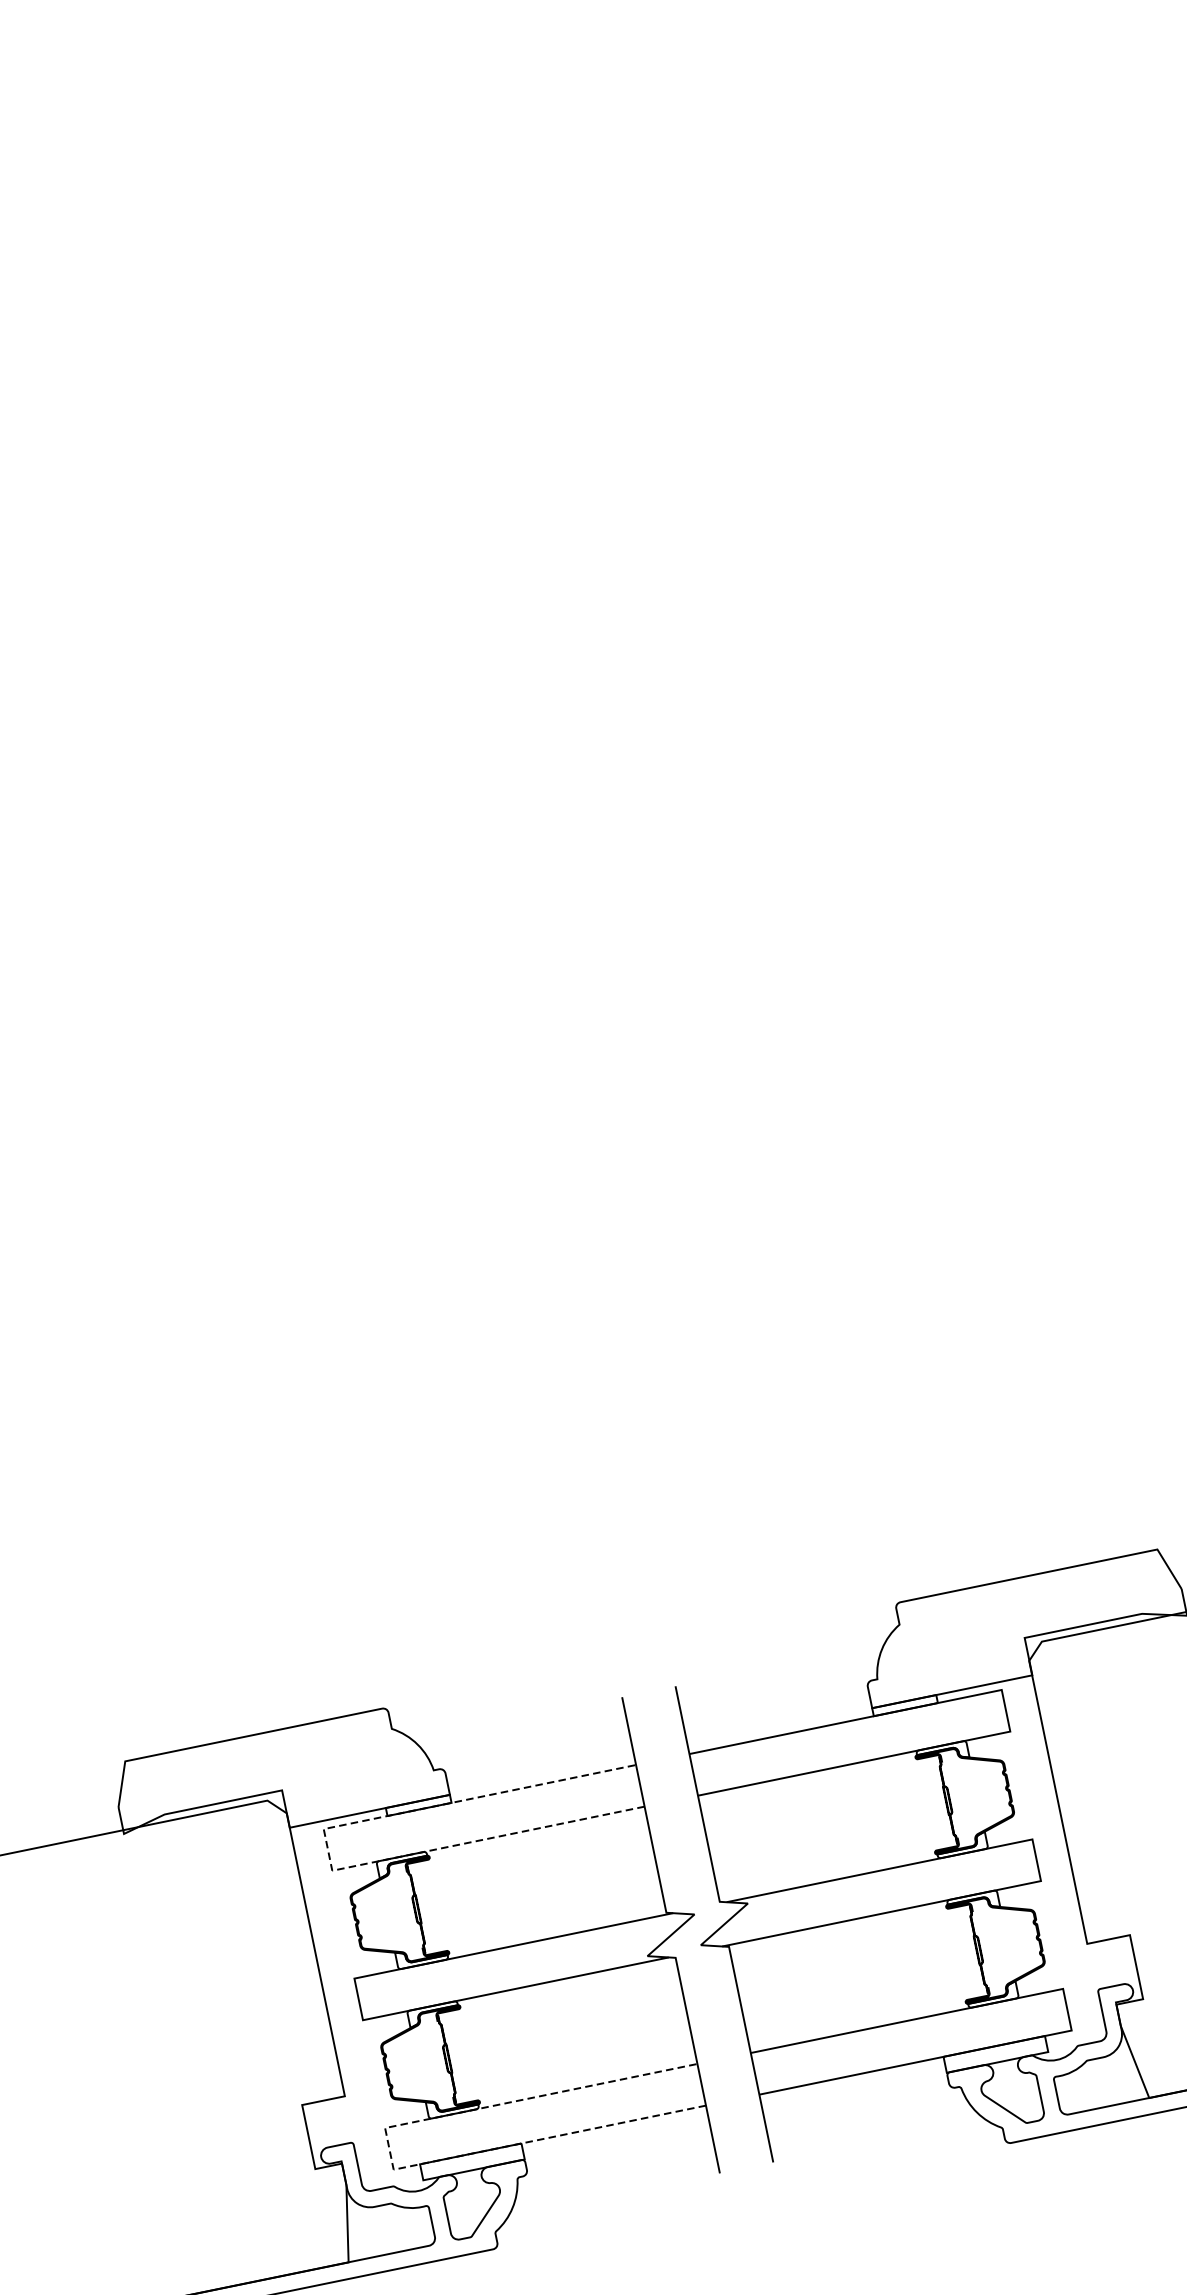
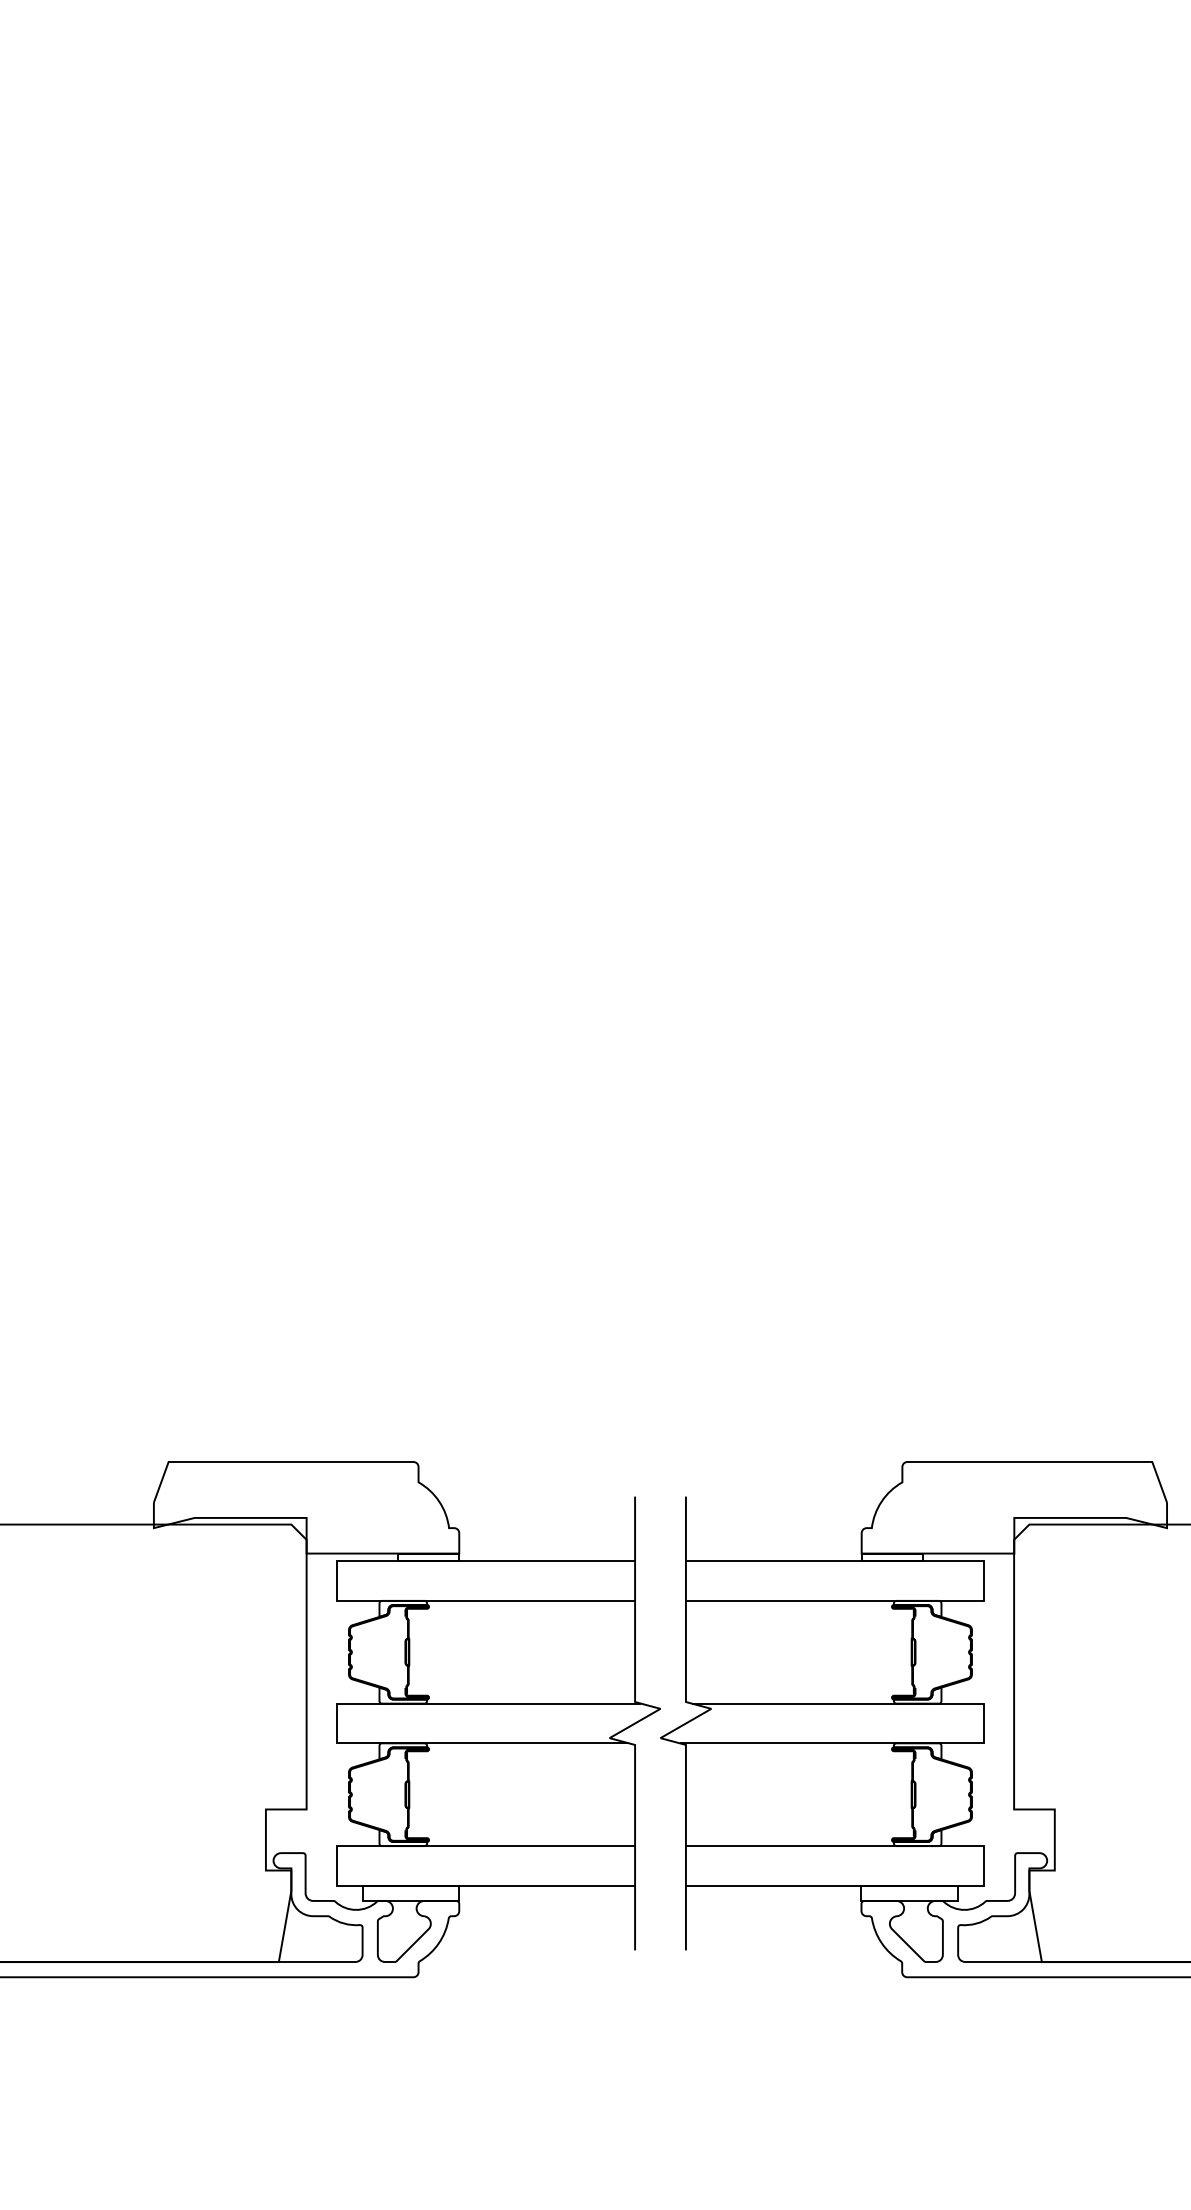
line: (328, 1850) -> (337, 1581), dashed -> solid
line: (389, 2148) -> (337, 1865), dashed -> solid

